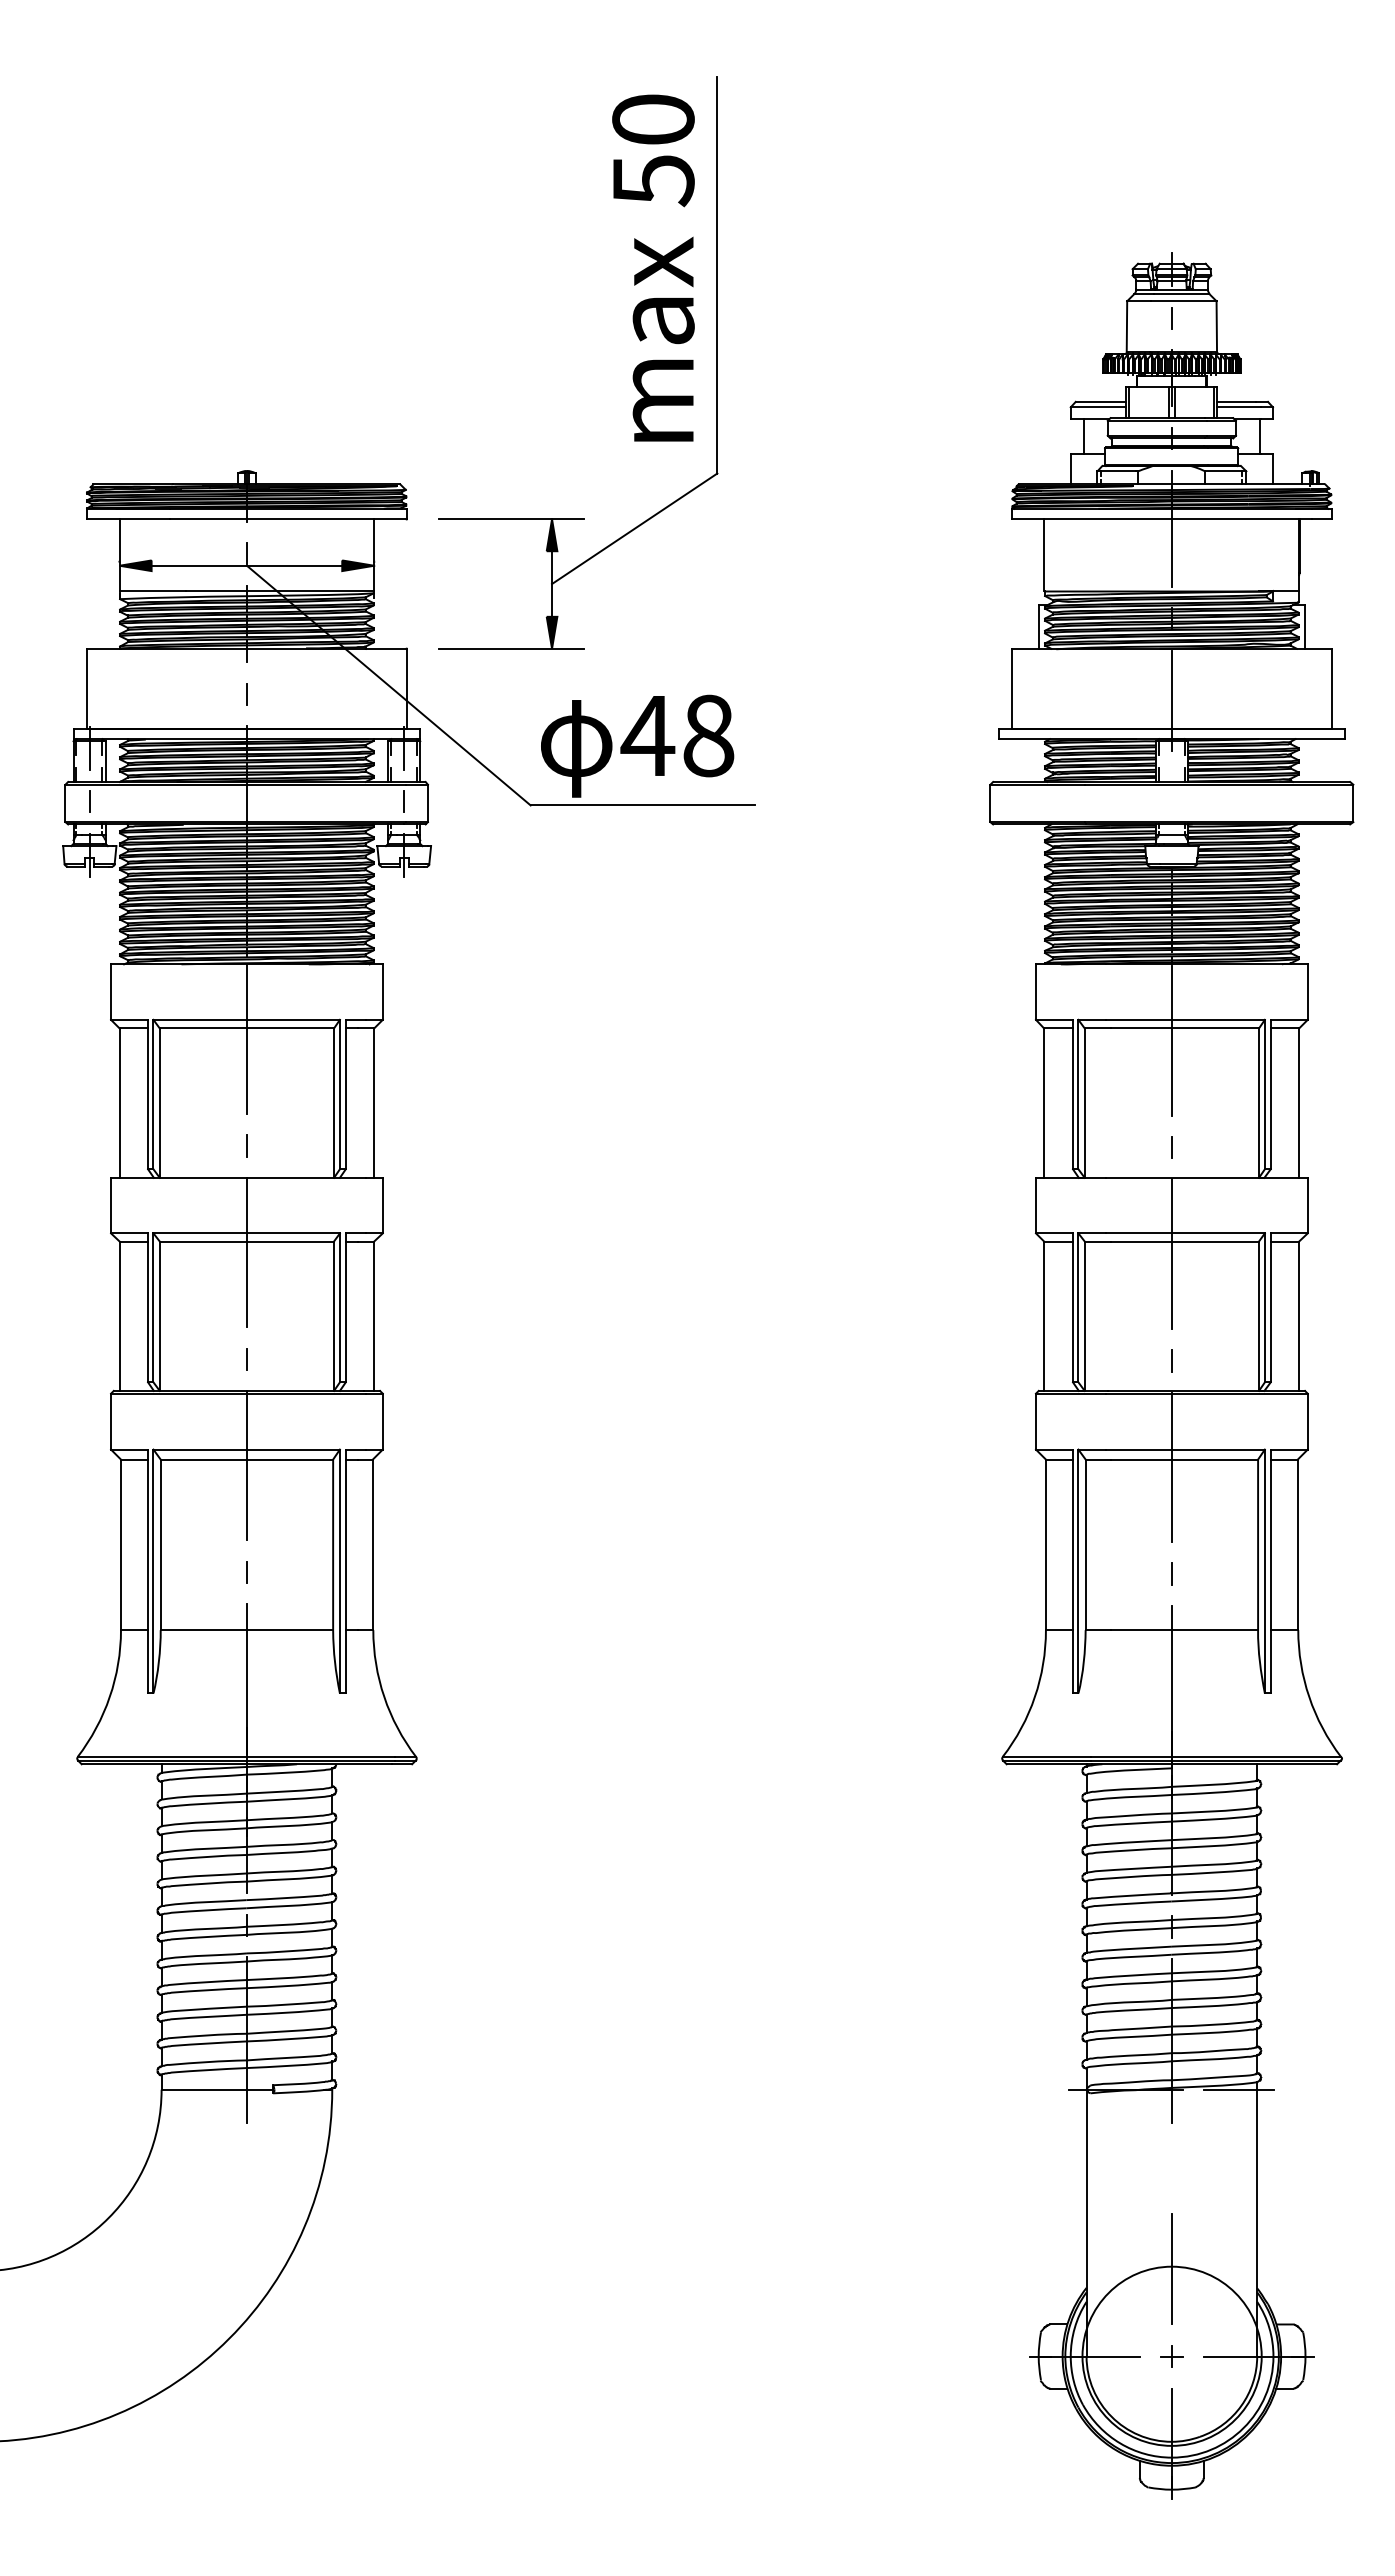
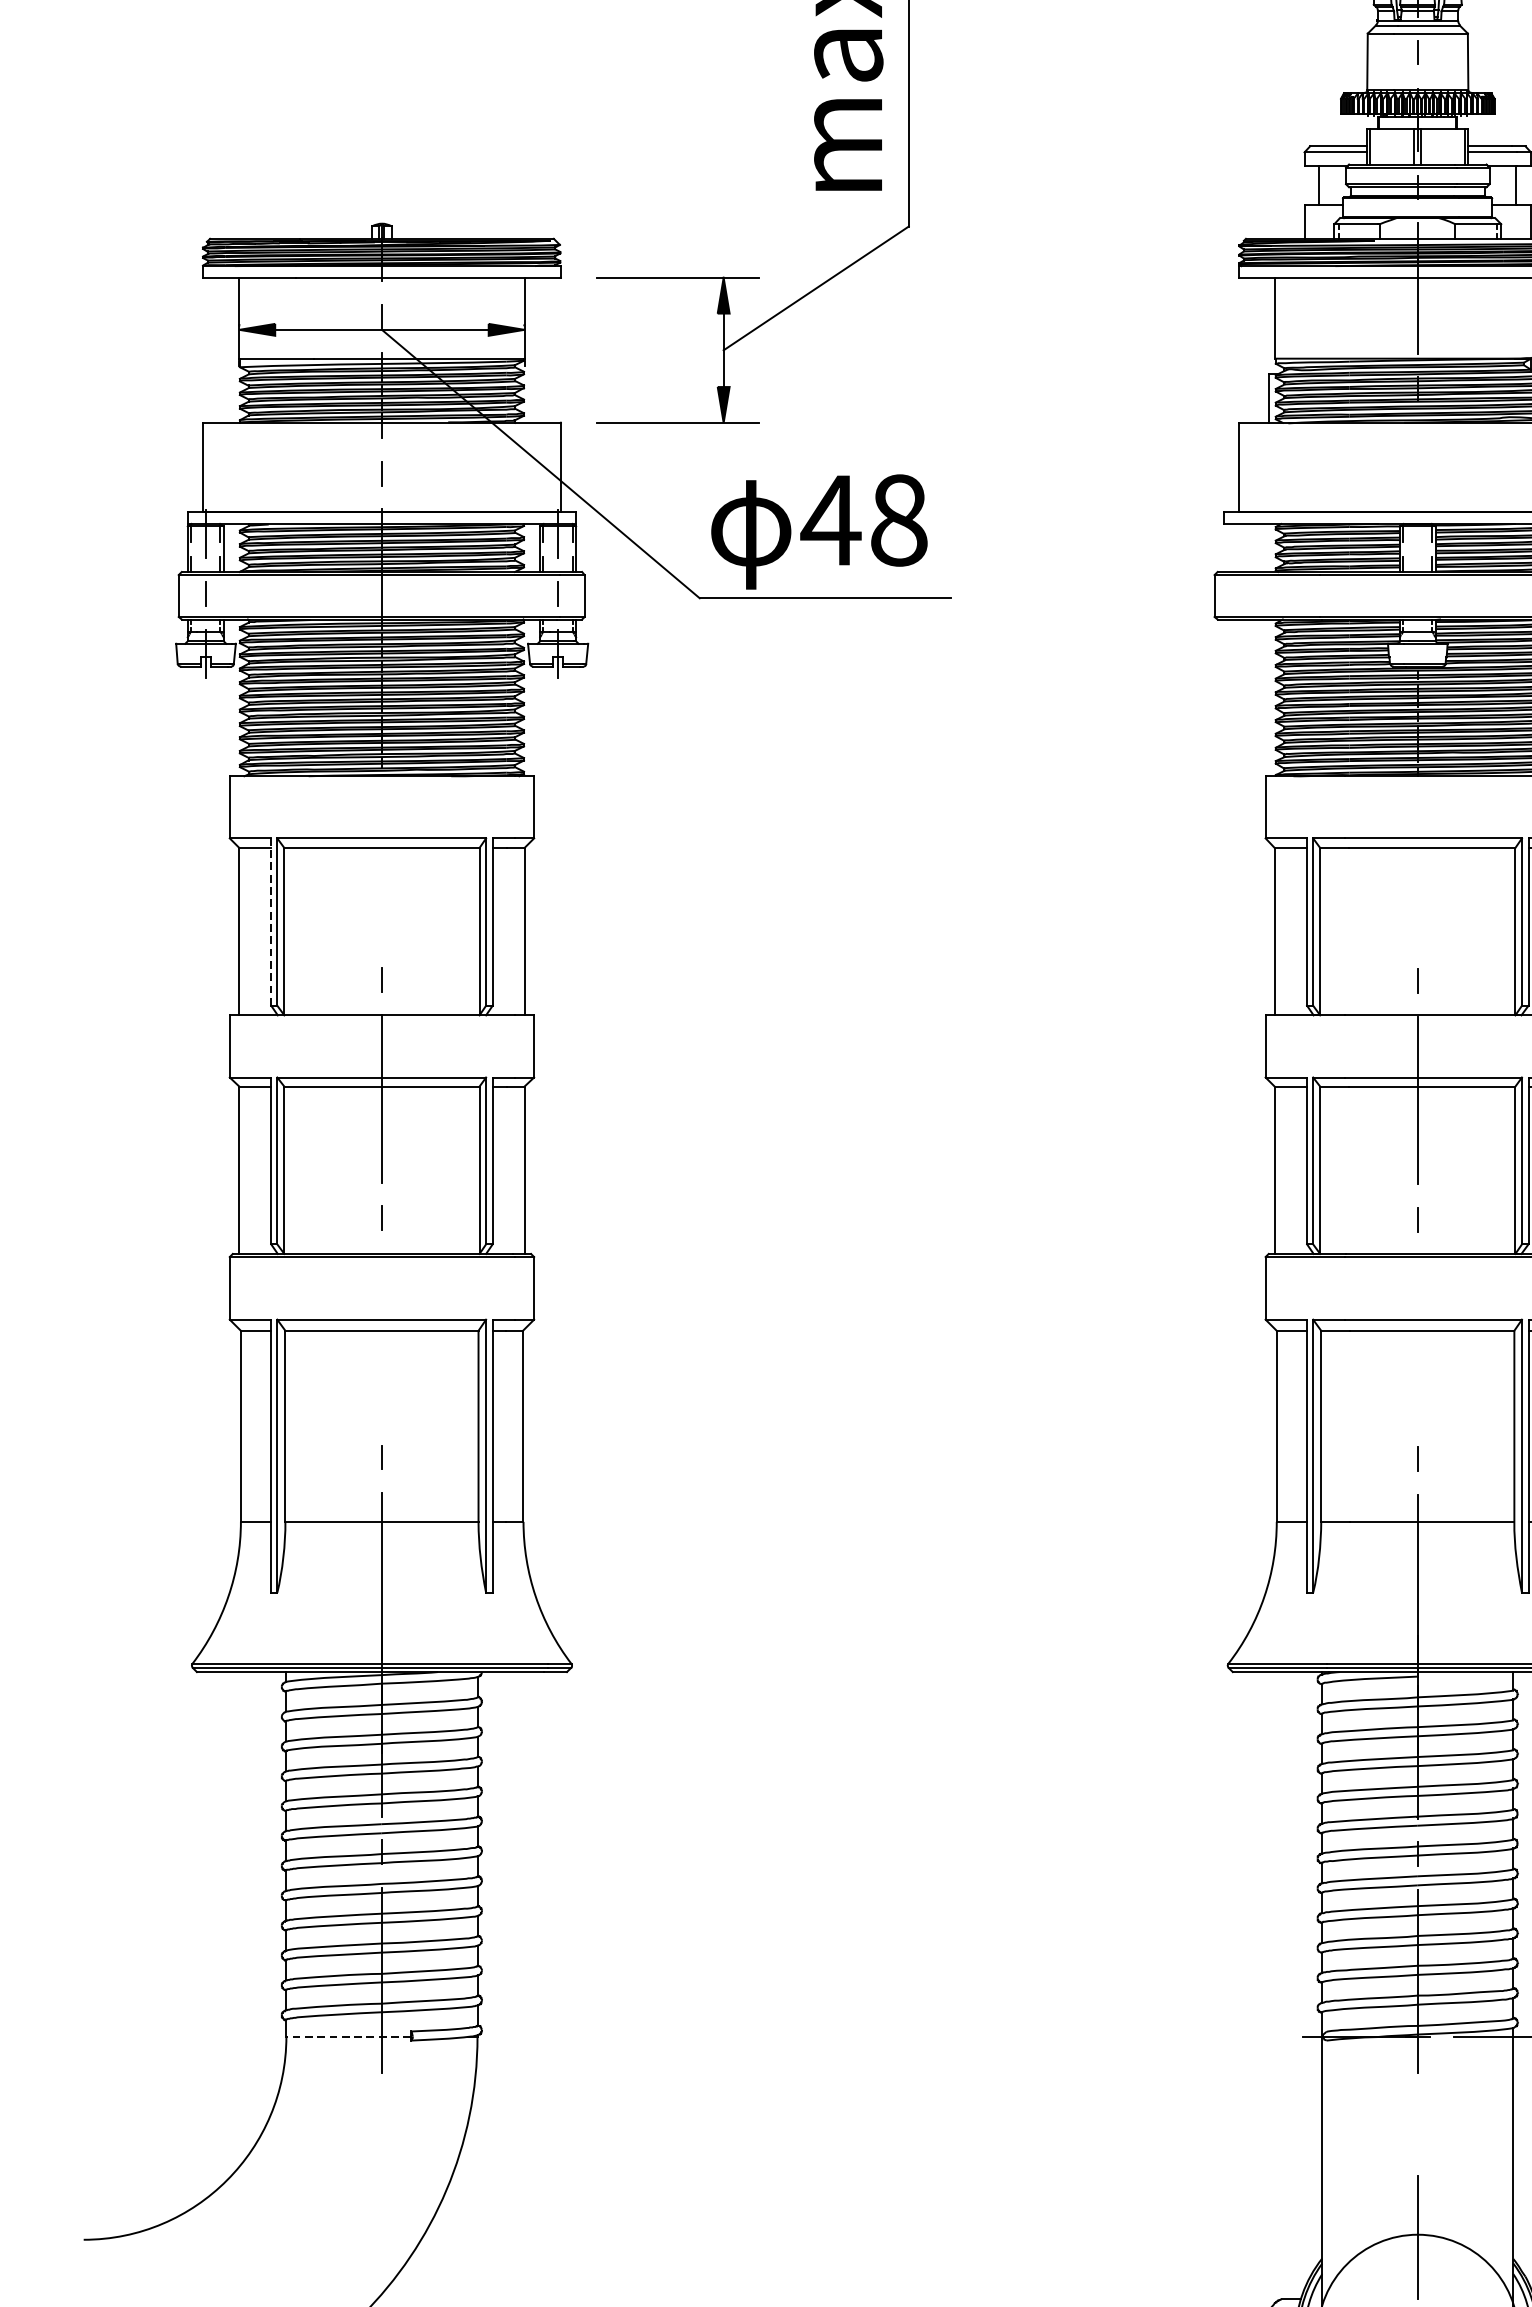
line: (1171, 700) -> (1417, 480), removed
line: (246, 1038) -> (381, 859), removed
line: (1171, 1040) -> (1417, 861), removed
line: (148, 1094) -> (271, 921), solid -> dashed
line: (246, 1465) -> (381, 1337), removed
line: (1171, 1467) -> (1417, 1339), removed
line: (217, 2090) -> (349, 2037), solid -> dashed

